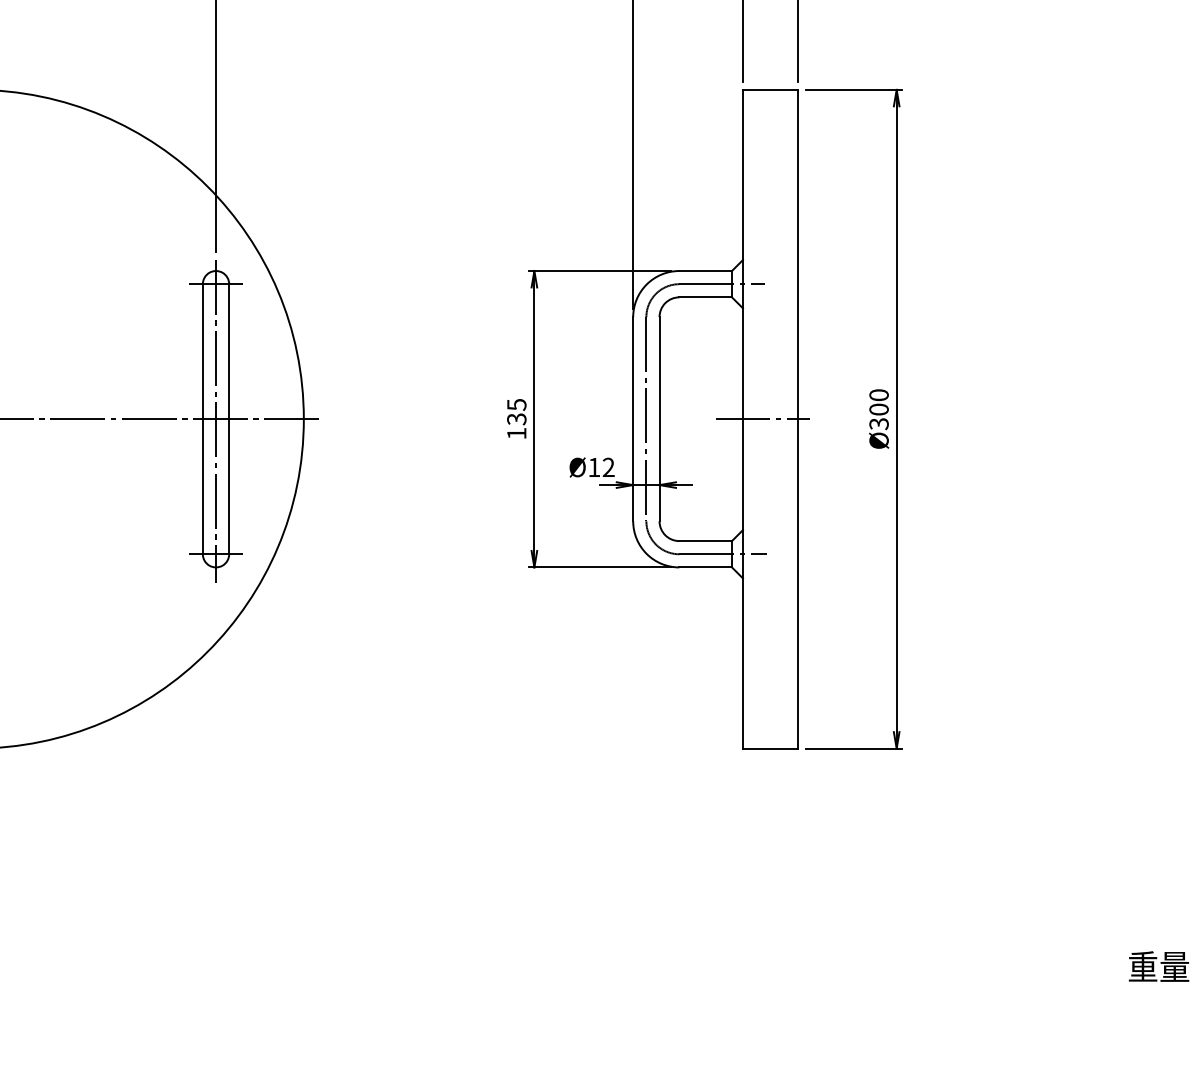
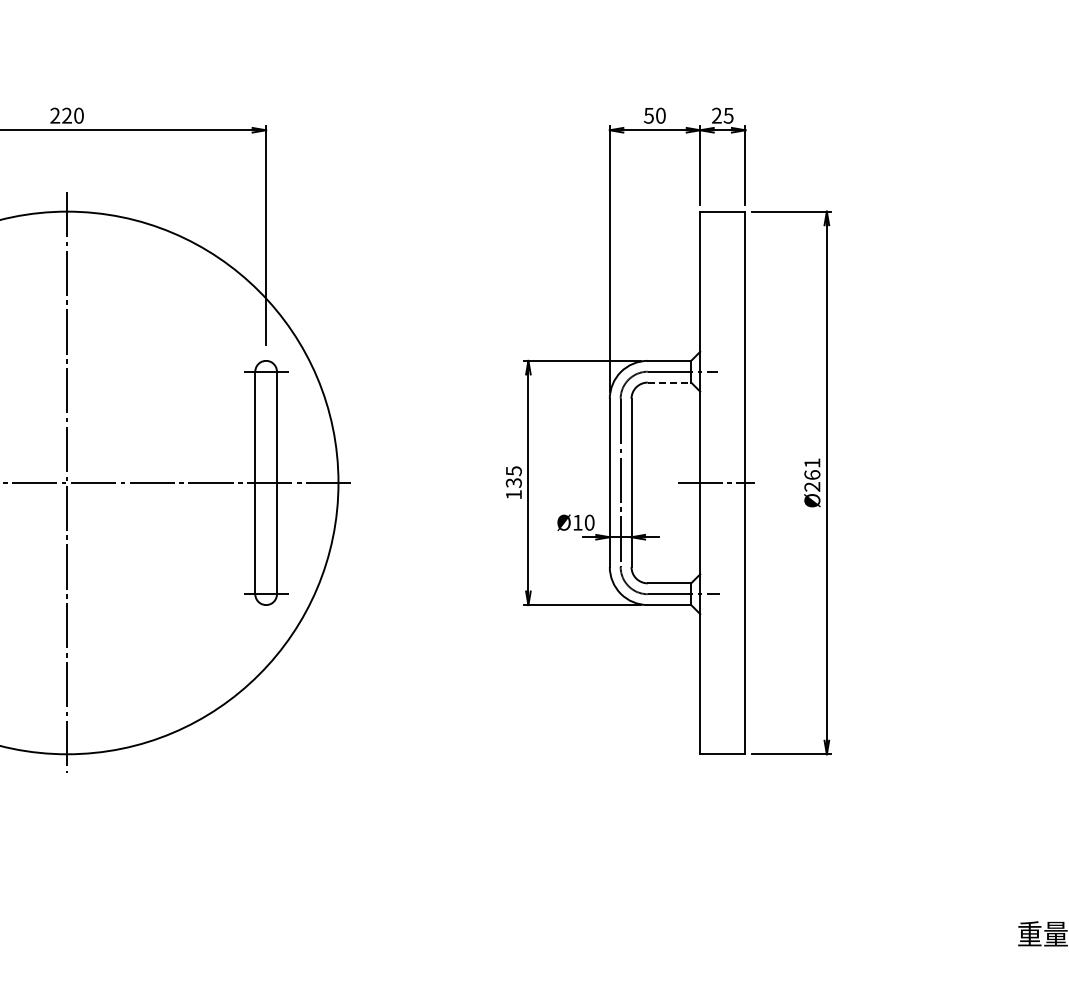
line: (705, 297) -> (669, 382), solid -> dashed
text: (879, 408) -> (812, 474), Ø300 -> Ø261
line: (216, 421) -> (266, 484), removed
text: (608, 467) -> (589, 522), Ø12 -> Ø10

